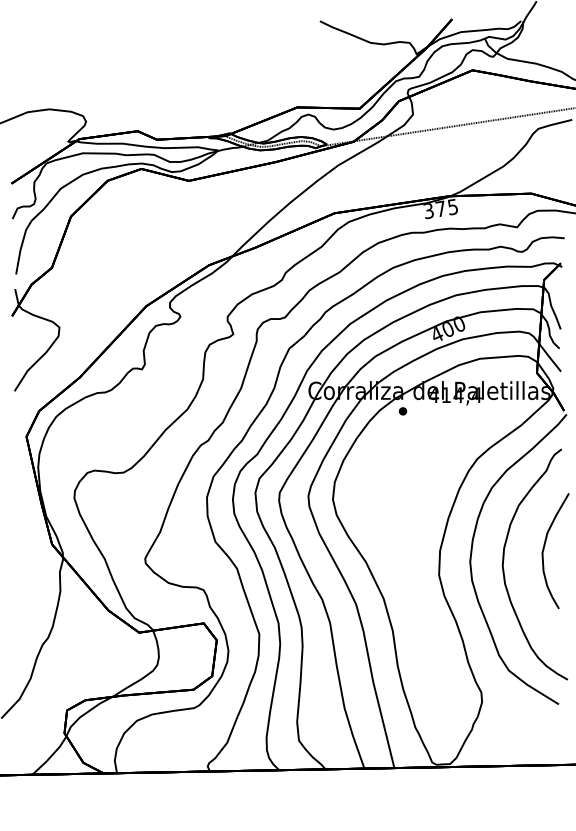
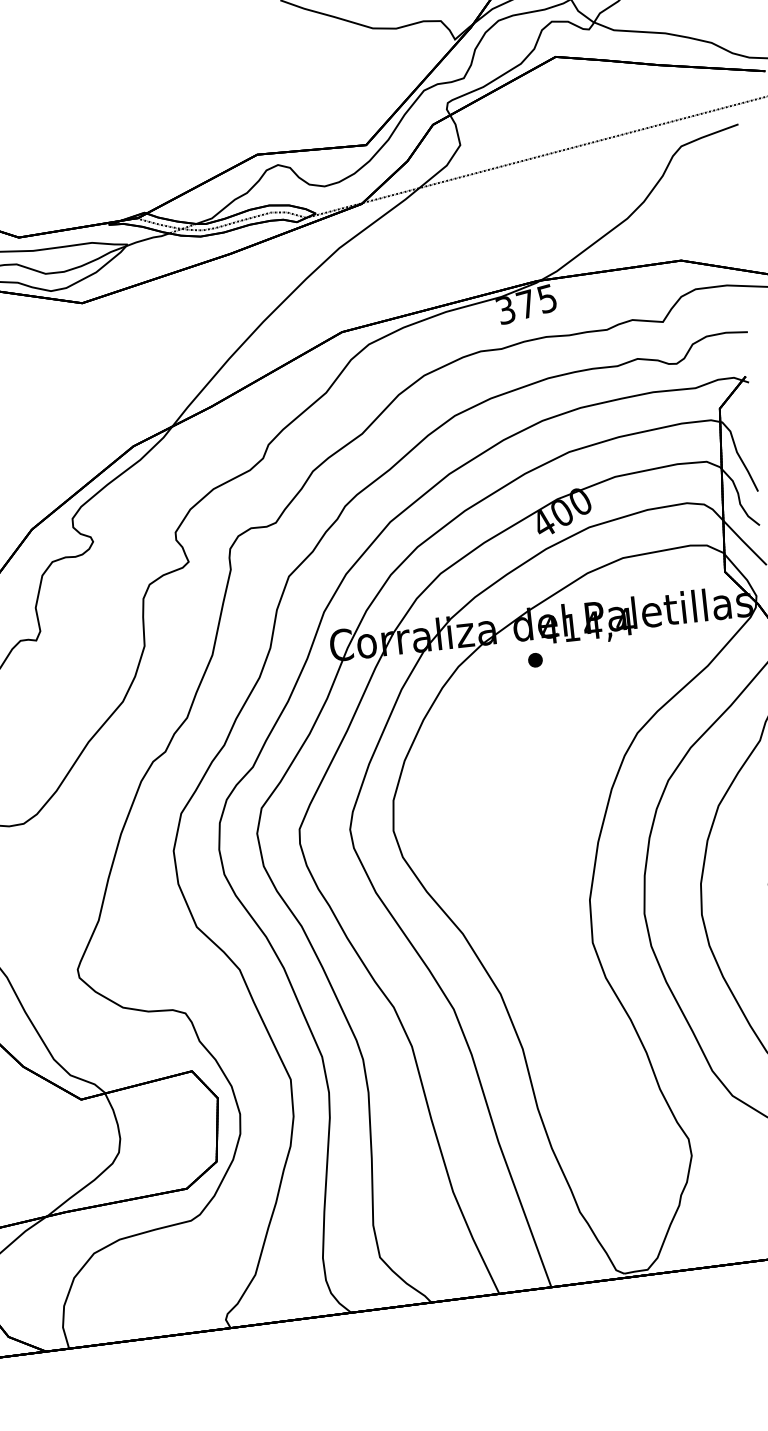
part: (402, 411) -> (534, 660), moved

